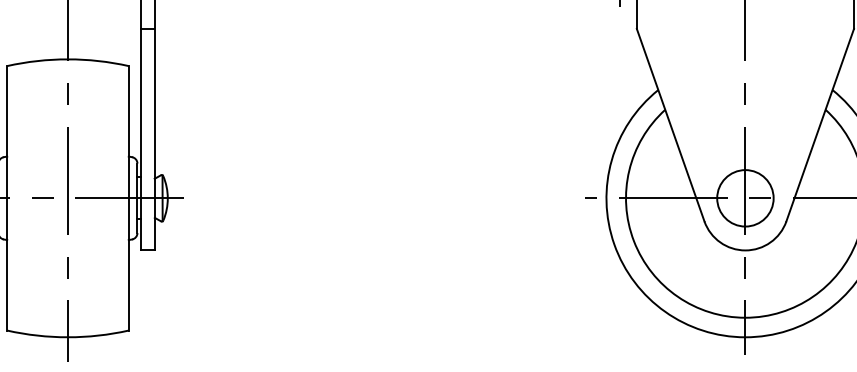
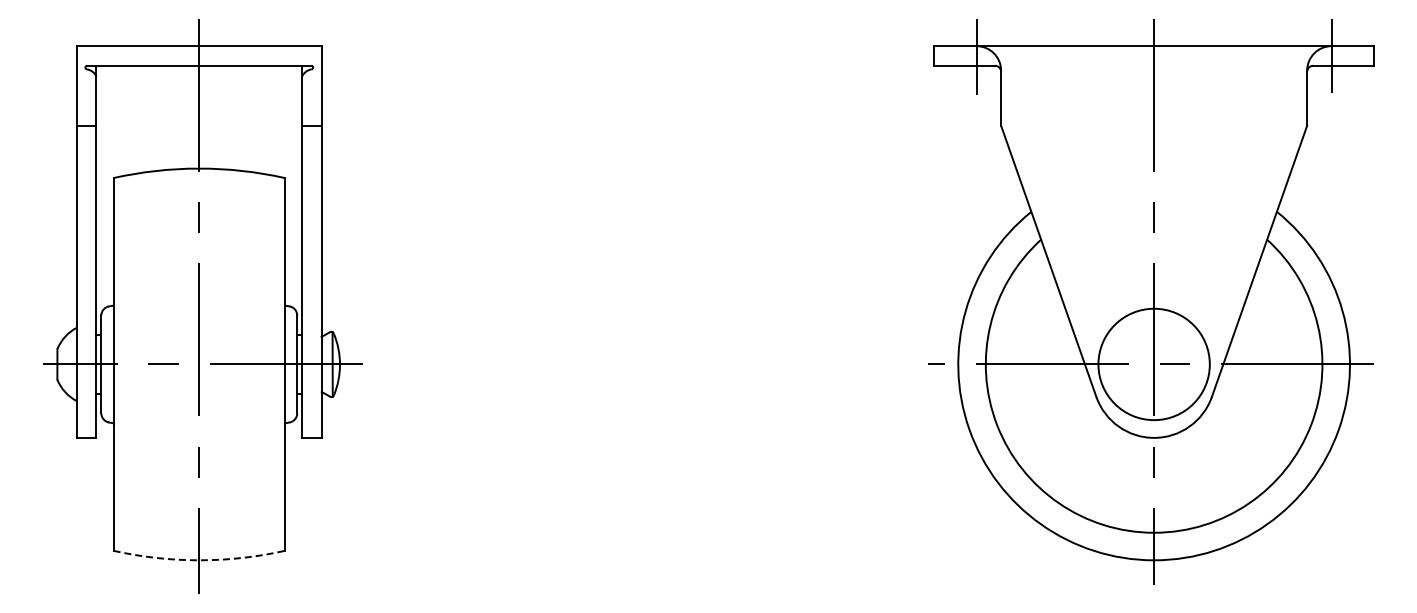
circle: (744, 198) -> (1153, 364), size x1.4
arc: (68, 337) -> (199, 560), solid -> dashed

